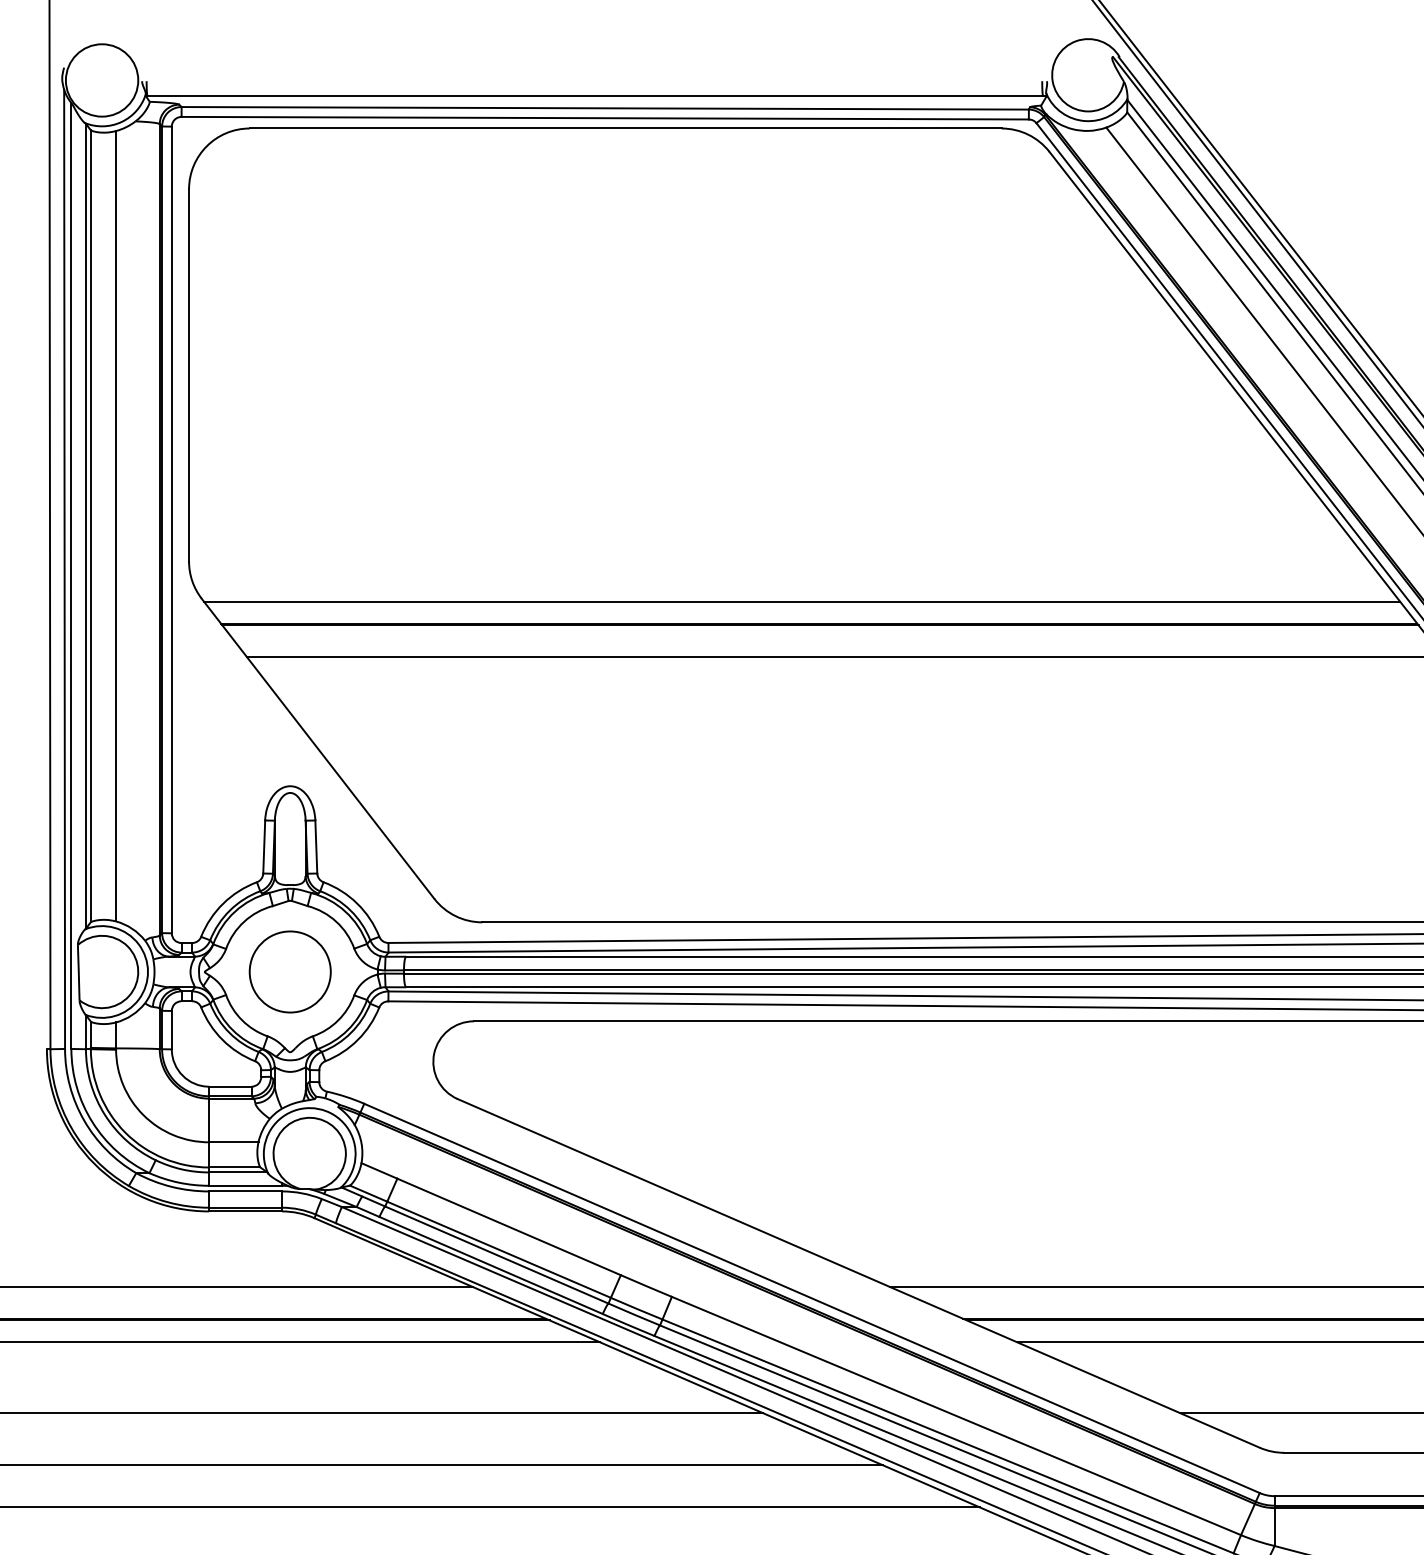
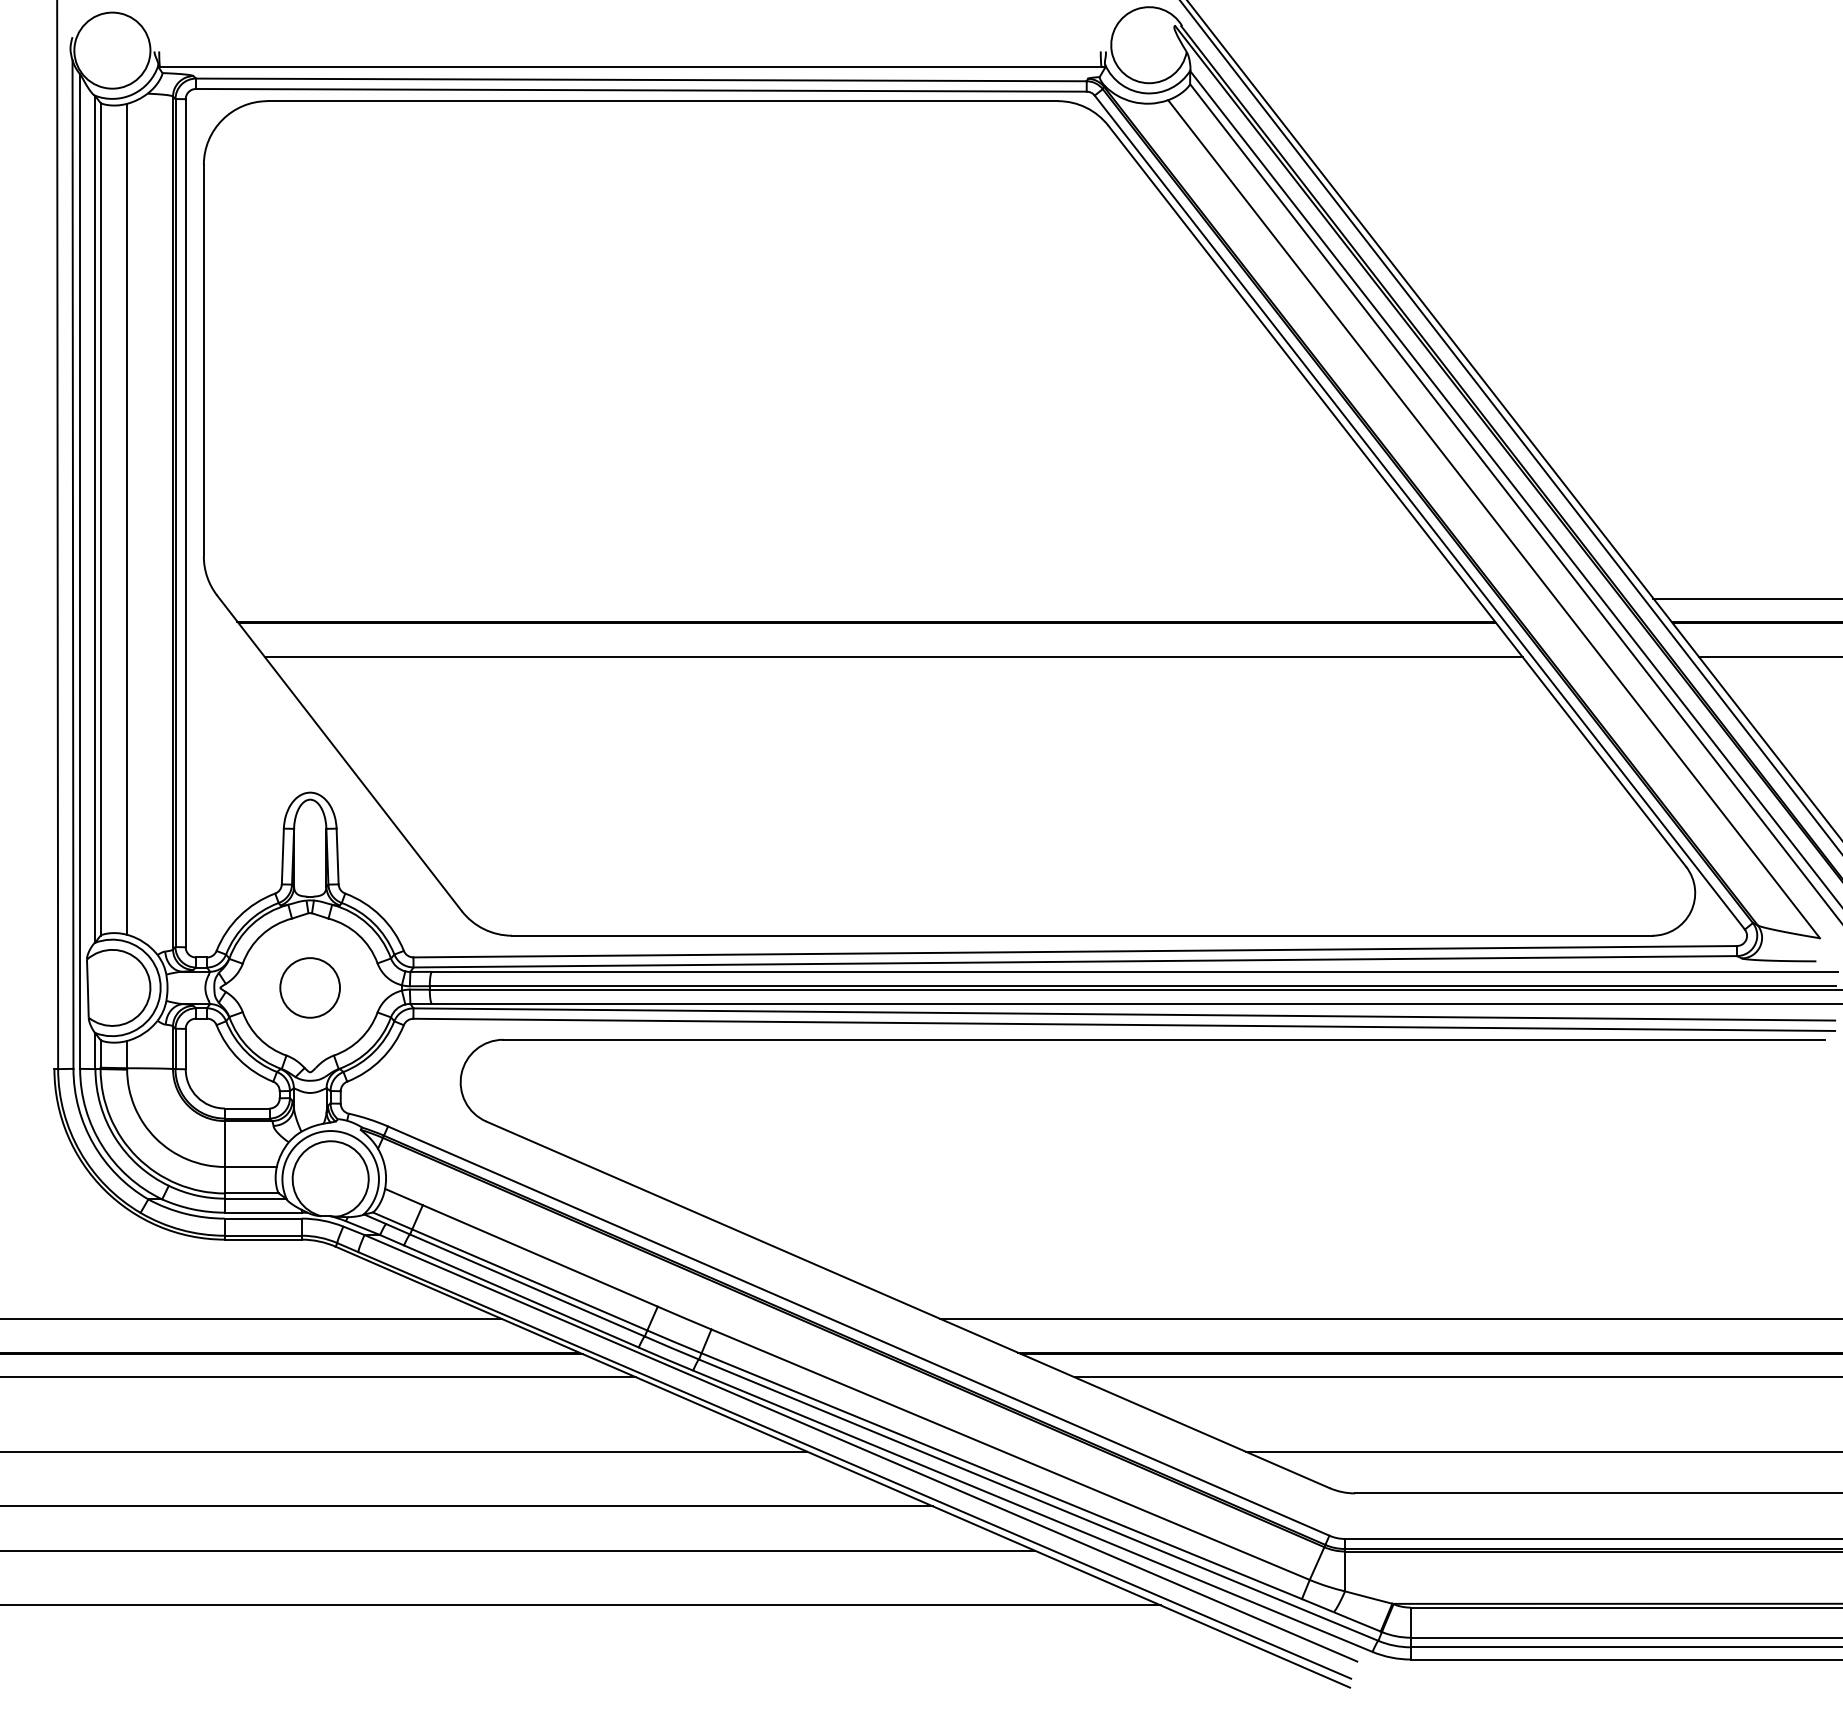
line: (802, 601) -> (848, 598), removed
circle: (289, 971) -> (309, 987), size x0.7

